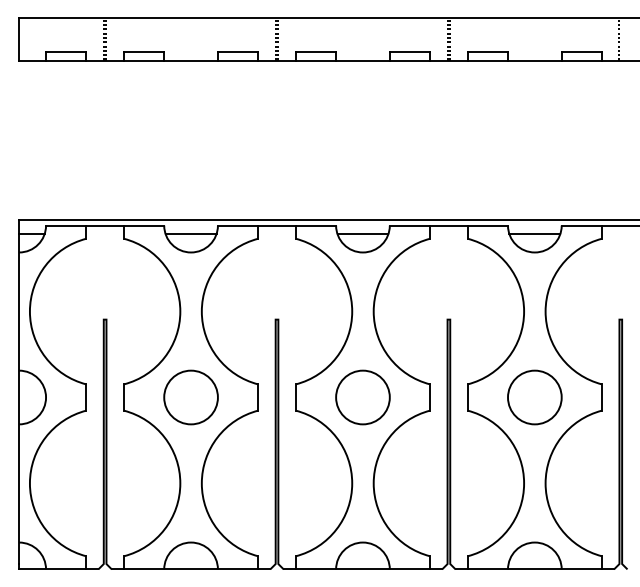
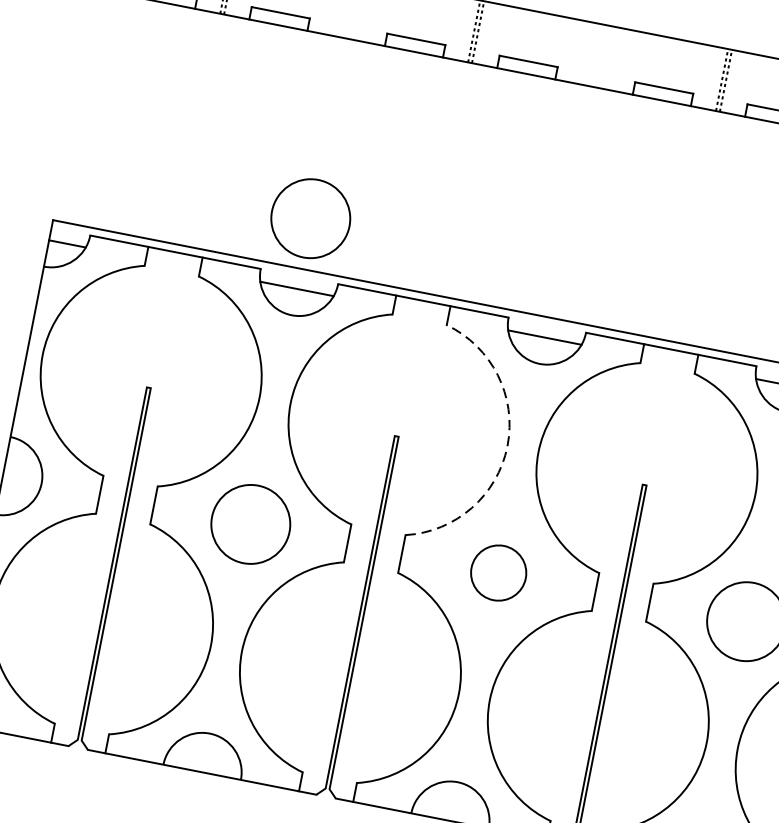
circle: (190, 185) -> (309, 218), added
arc: (352, 311) -> (507, 446), solid -> dashed
circle: (362, 397) -> (498, 572), size x0.7

